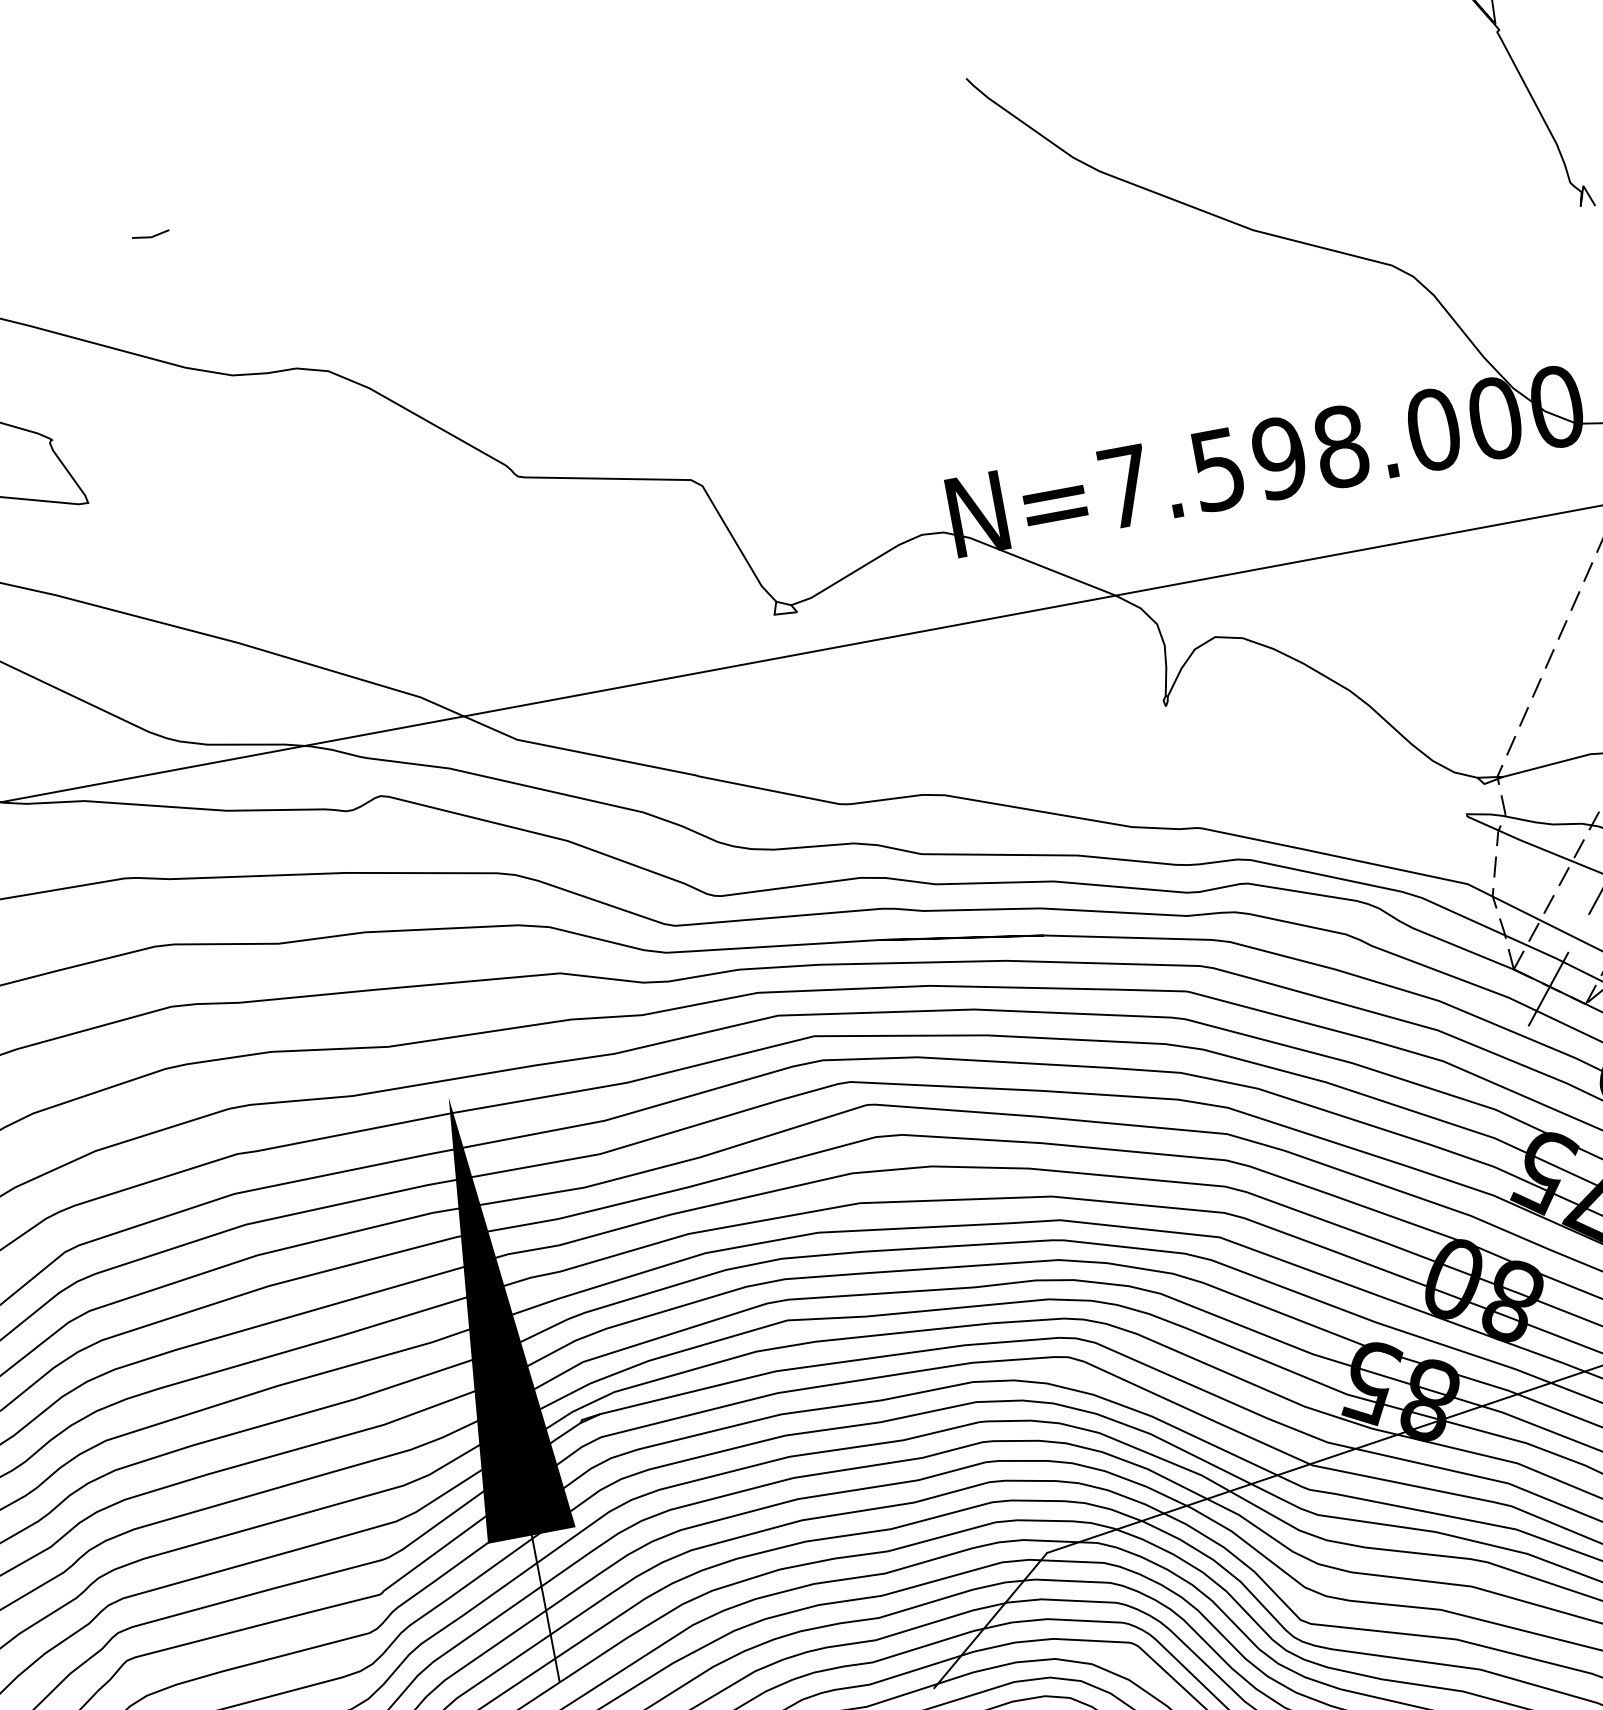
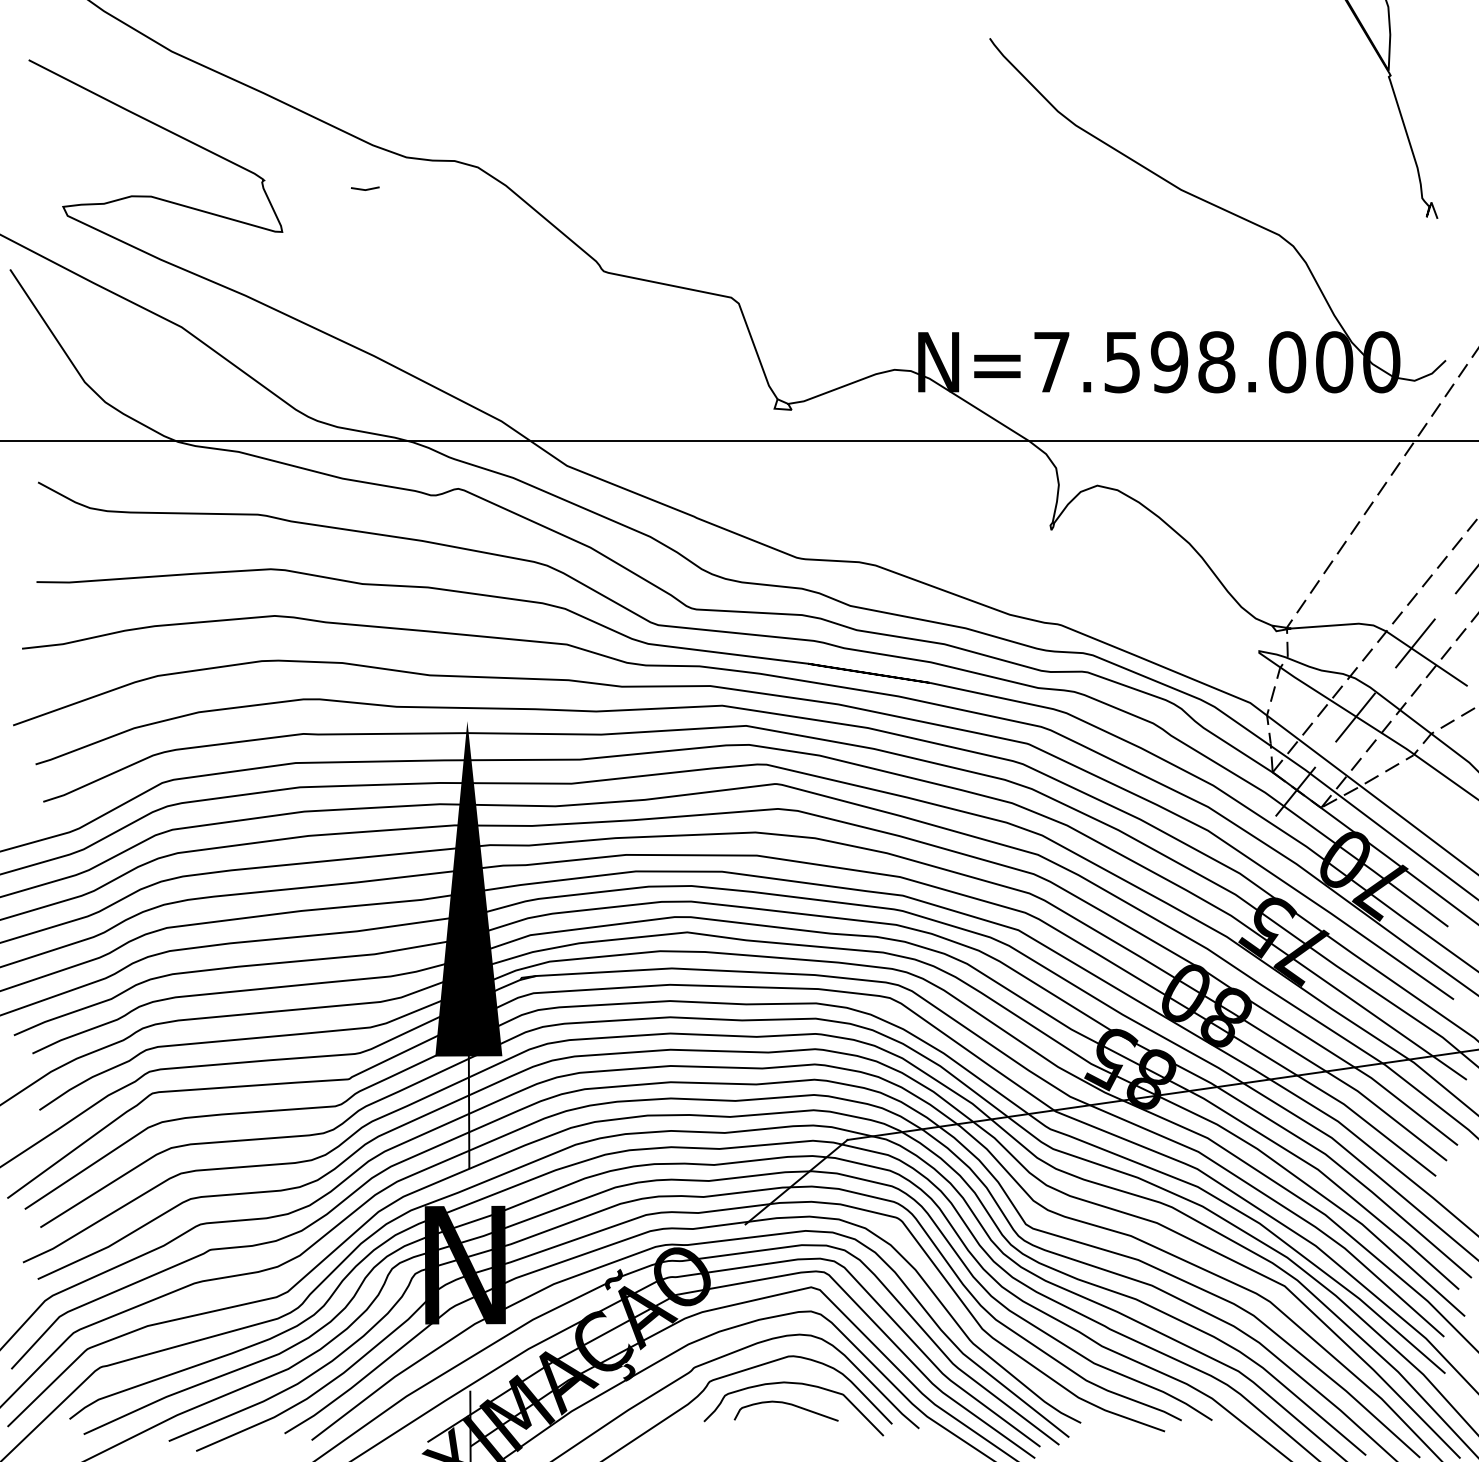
line: (151, 236) -> (365, 189), moved

